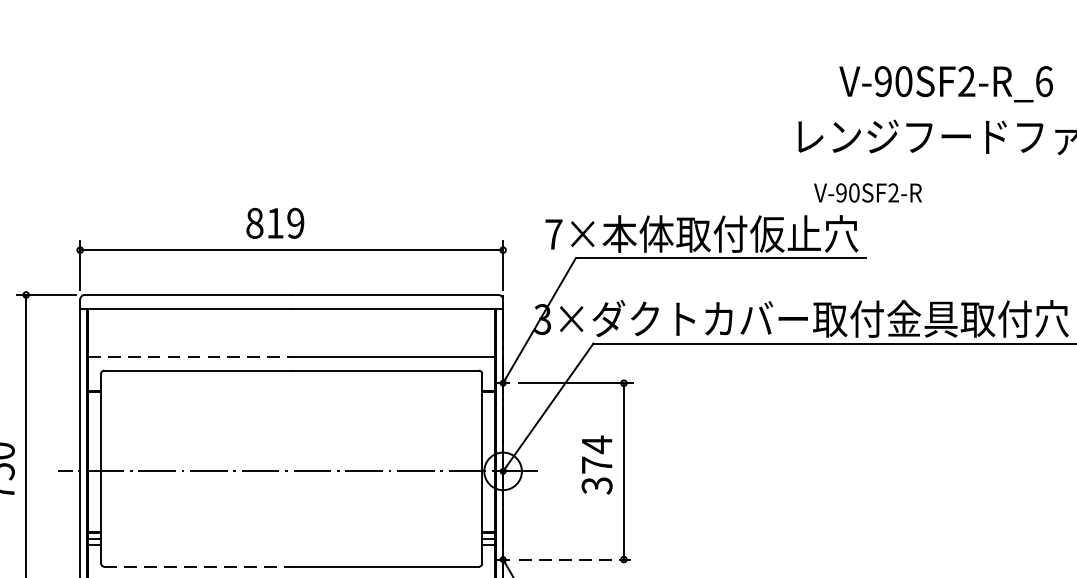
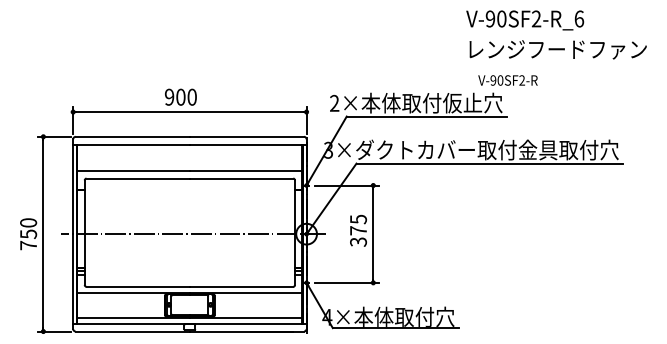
text: (946, 84) -> (525, 20), moved
text: (274, 221) -> (180, 96), 819 -> 900
text: (553, 232) -> (334, 102), 7× -> 2×
line: (191, 357) -> (134, 171), dashed -> solid
text: (597, 444) -> (358, 219), 374 -> 375
line: (575, 558) -> (346, 282), dashed -> solid
line: (198, 566) -> (138, 286), dashed -> solid

